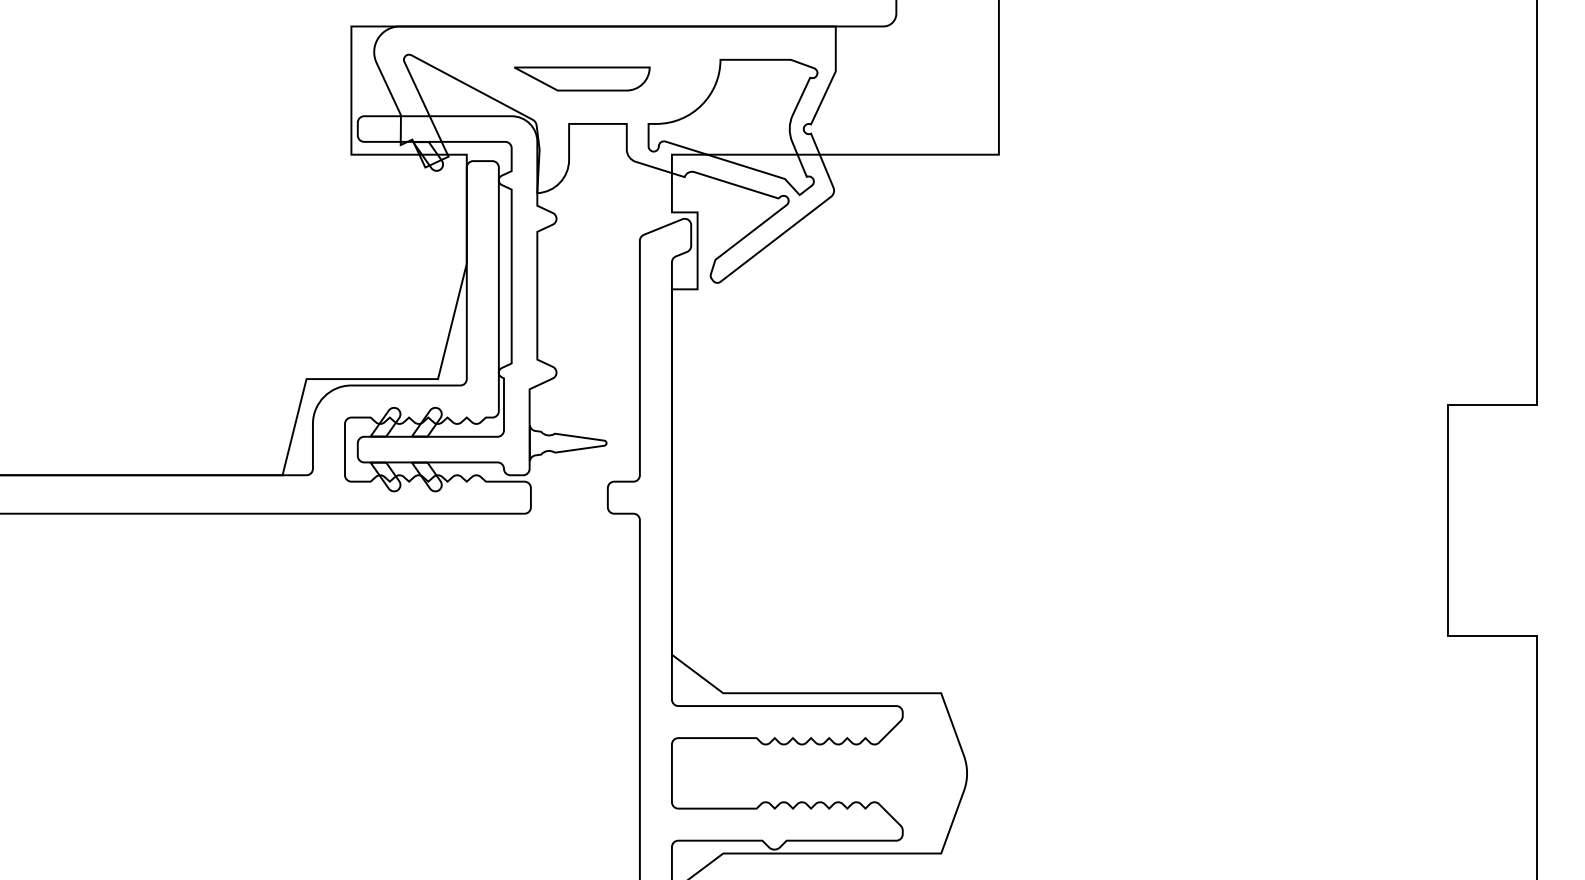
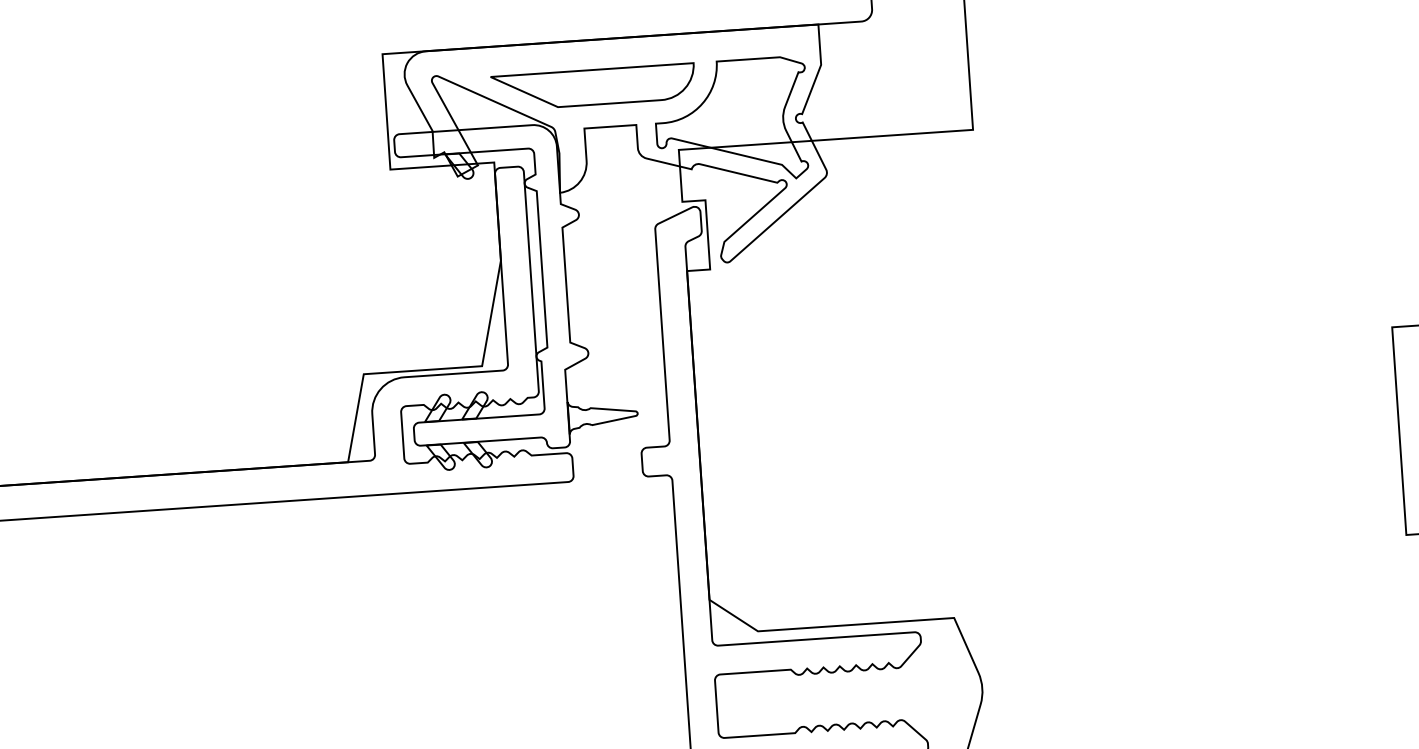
part: (581, 78) -> (592, 86), size x1.67

